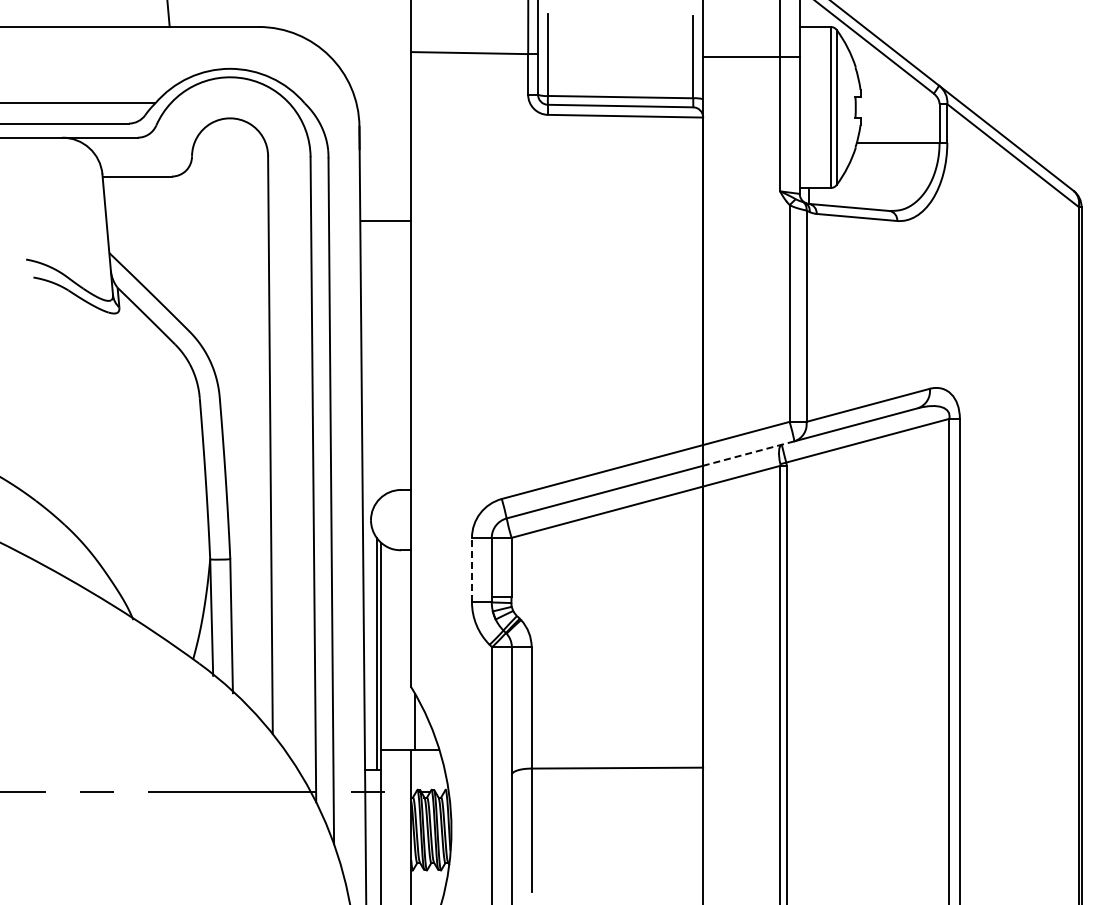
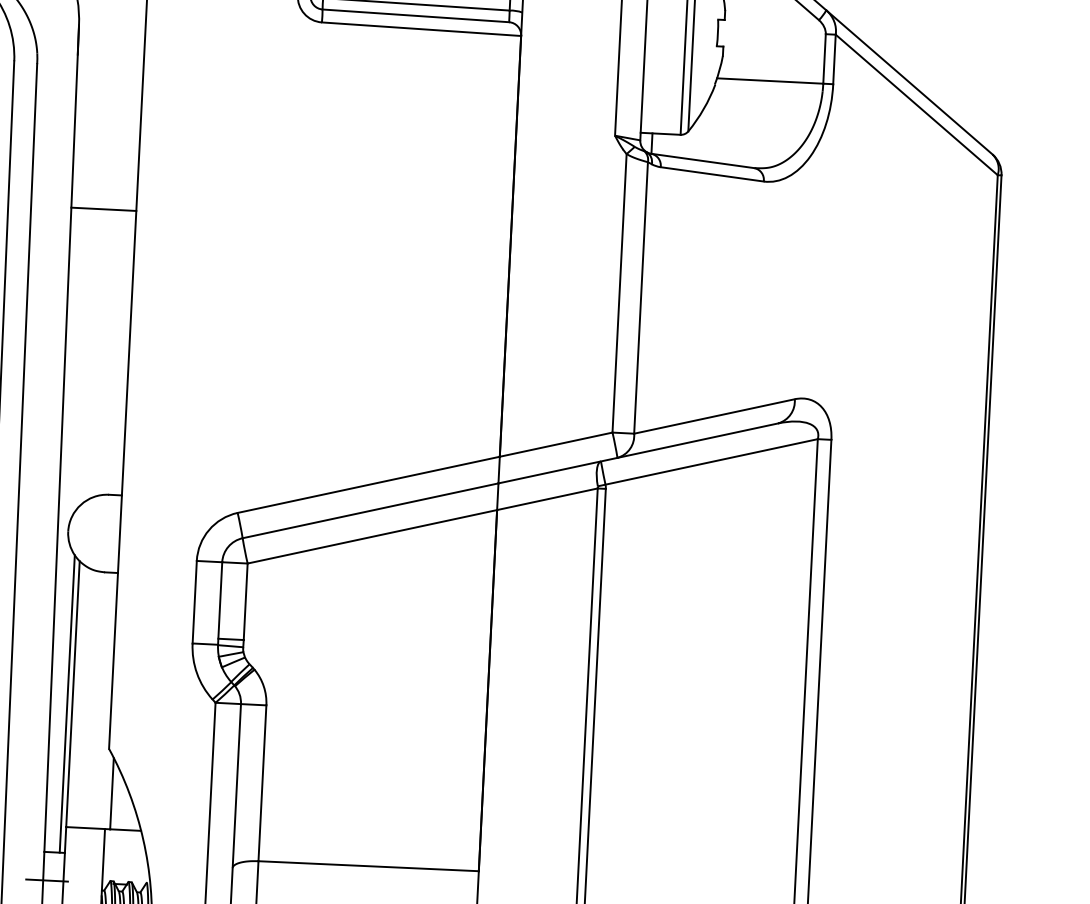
line: (385, 220) -> (103, 209), moved
line: (748, 453) -> (557, 470), dashed -> solid
line: (471, 569) -> (194, 601), dashed -> solid

